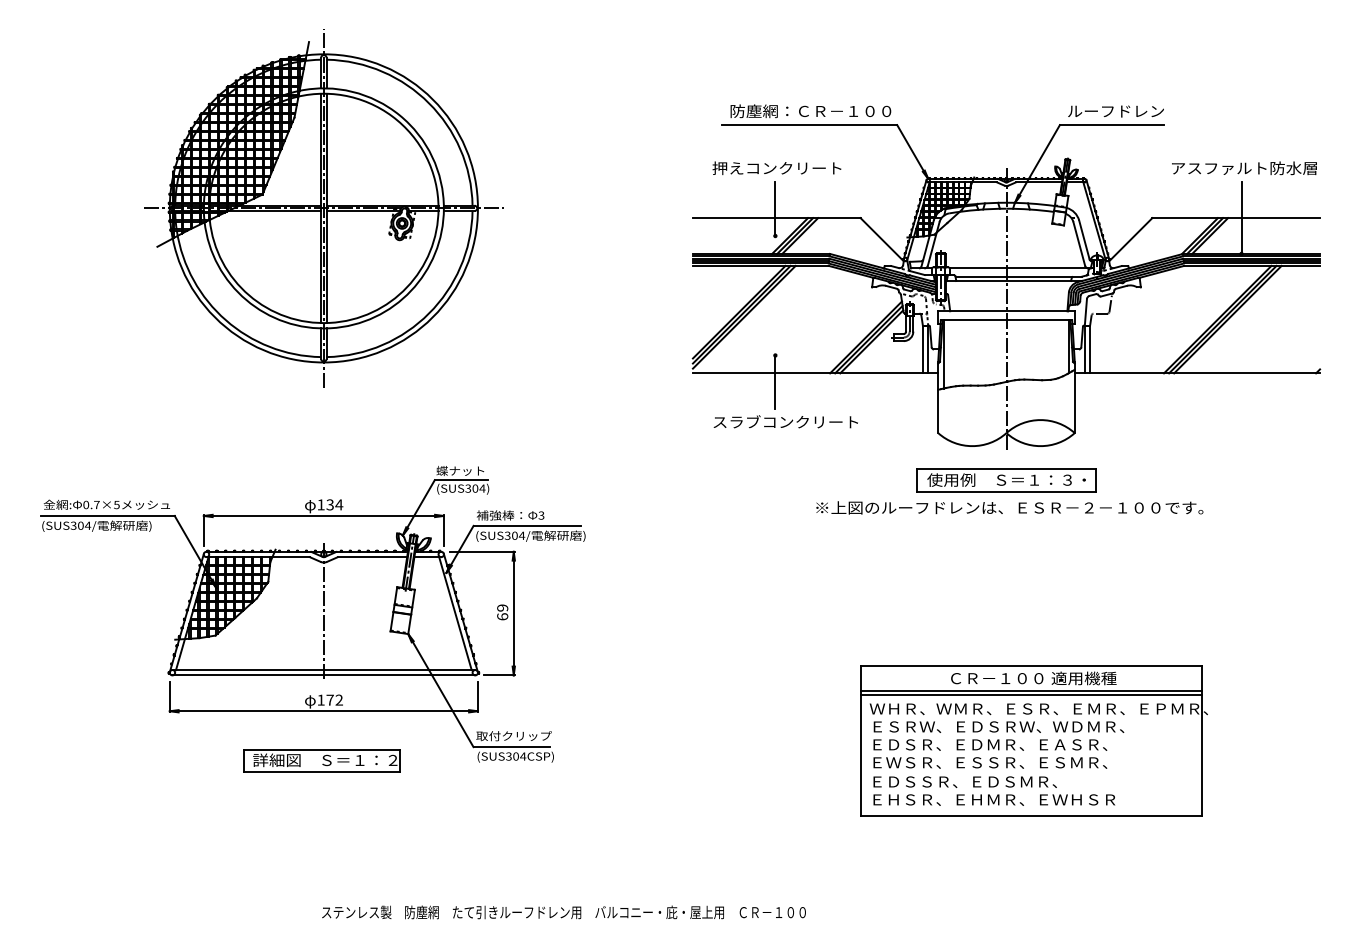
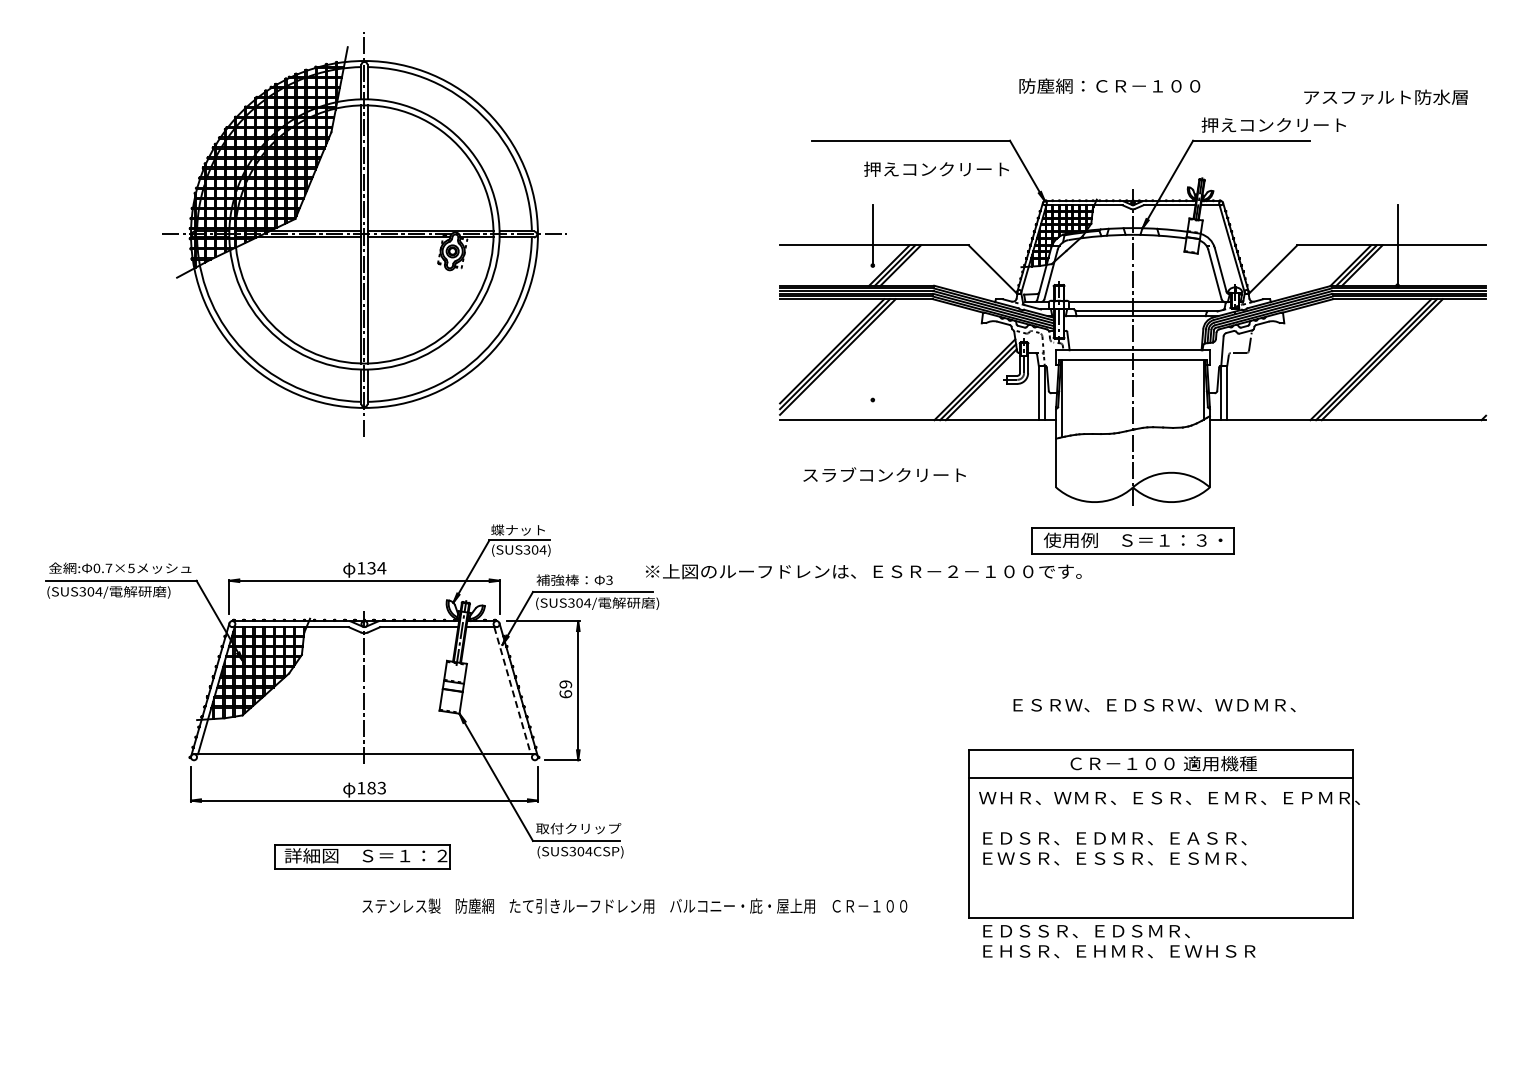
text: (810, 110) -> (1109, 85), moved
text: (1131, 110) -> (1273, 124), ルーフドレン -> 押えコンクリート
text: (776, 167) -> (936, 168), moved
text: (1244, 167) -> (1385, 96), moved
line: (775, 382) -> (872, 430), removed
text: (1009, 507) -> (863, 571), moved
line: (455, 614) -> (512, 691), solid -> dashed
line: (323, 675) -> (364, 760), removed
line: (1031, 695) -> (1161, 782), removed
text: (334, 699) -> (376, 787), 172 -> 183
text: (998, 727) -> (1154, 705), moved
text: (994, 791) -> (1119, 941), moved
text: (563, 911) -> (634, 905), moved

